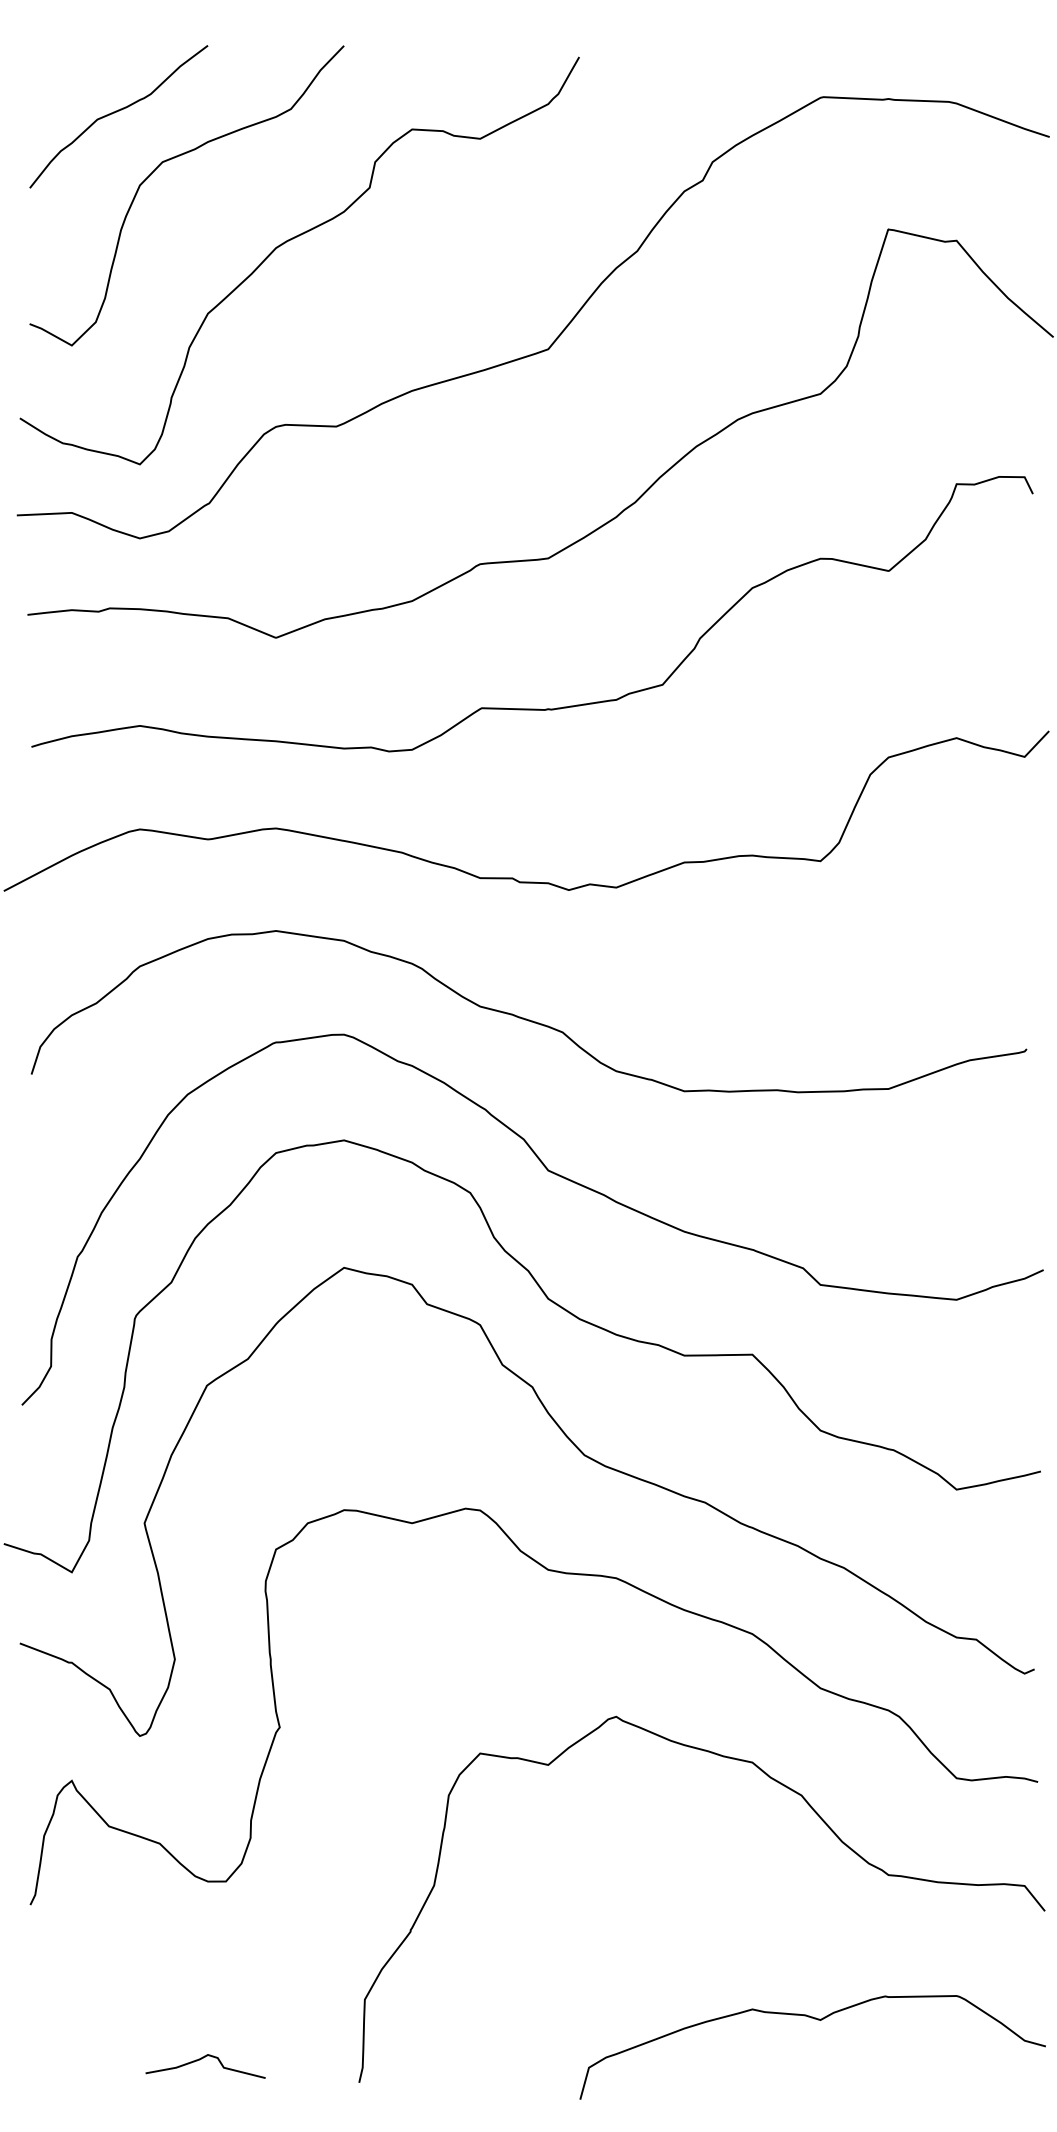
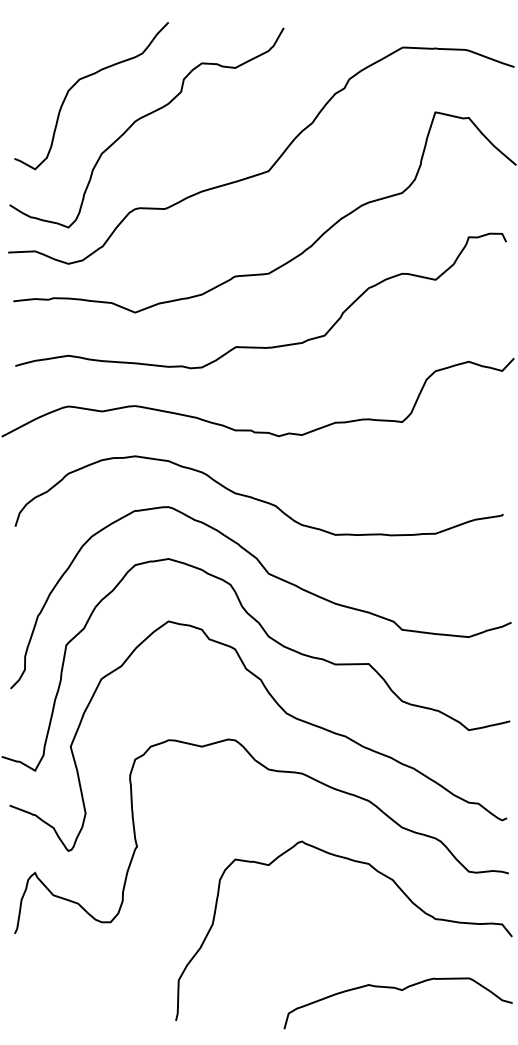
curve: (117, 113) -> (57, 55), removed
curve: (201, 2061) -> (98, 1010), removed

